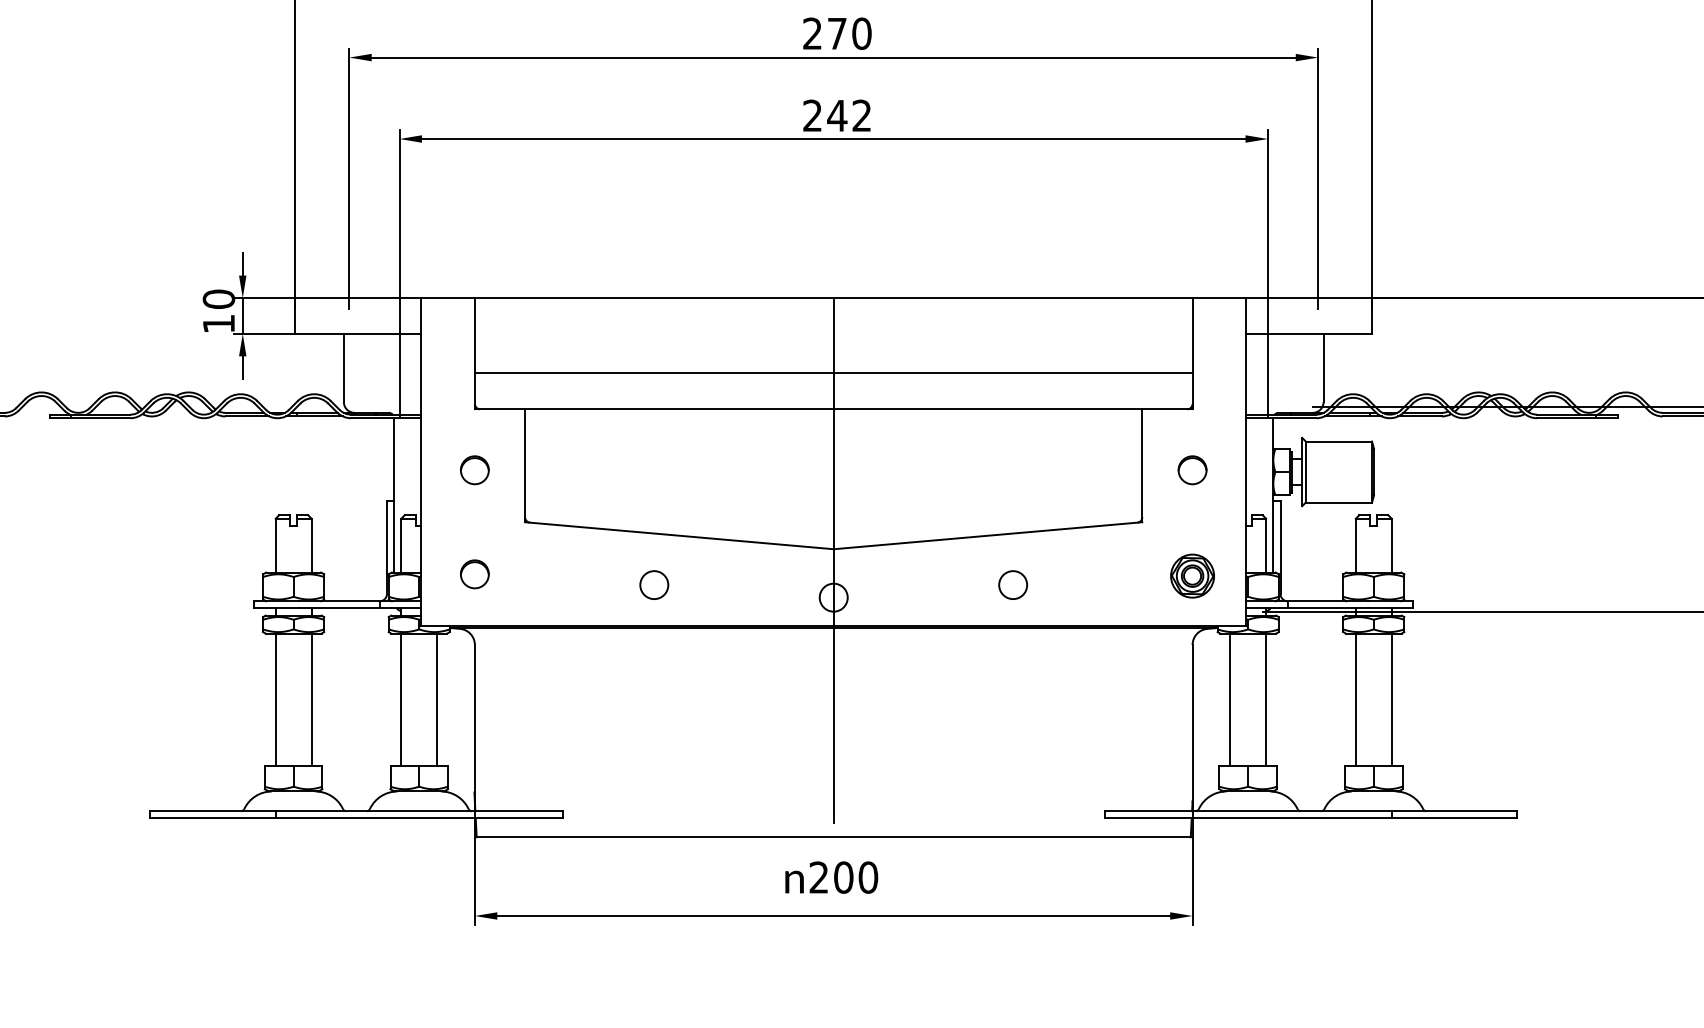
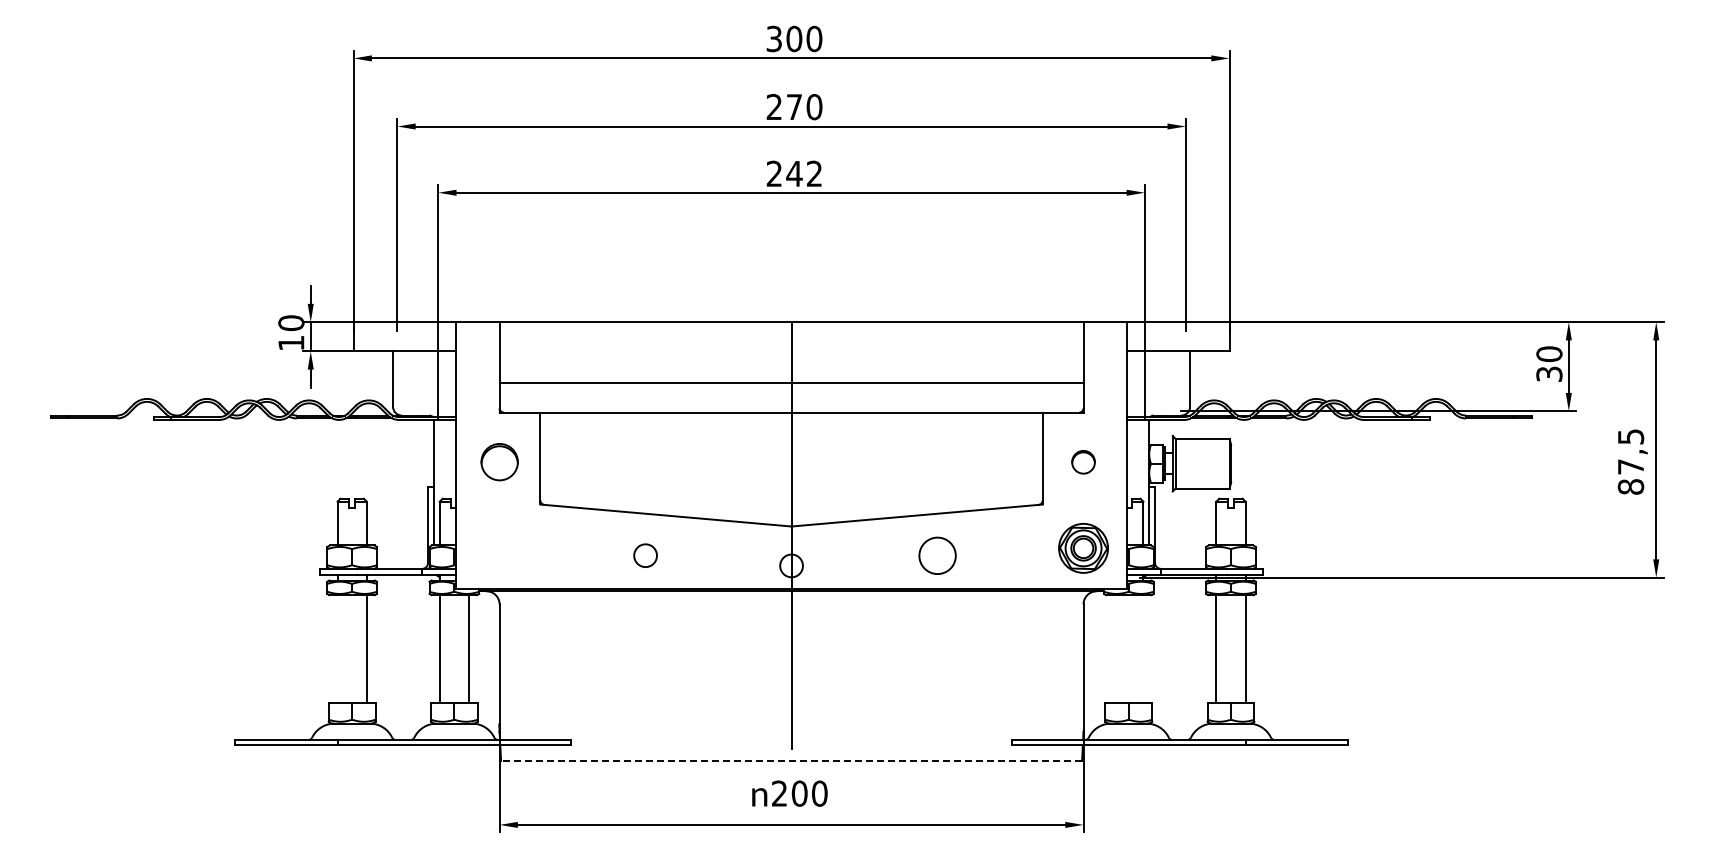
circle: (474, 470) -> (499, 462), size x1.6
part: (474, 573) -> (499, 546), removed
part: (1192, 576) -> (1083, 548), size x1.4
circle: (1013, 584) -> (937, 555), size x1.6
line: (275, 700) -> (337, 649), removed
line: (1230, 700) -> (1114, 649), removed
line: (1266, 700) -> (1143, 649), removed
line: (833, 836) -> (791, 760), solid -> dashed

